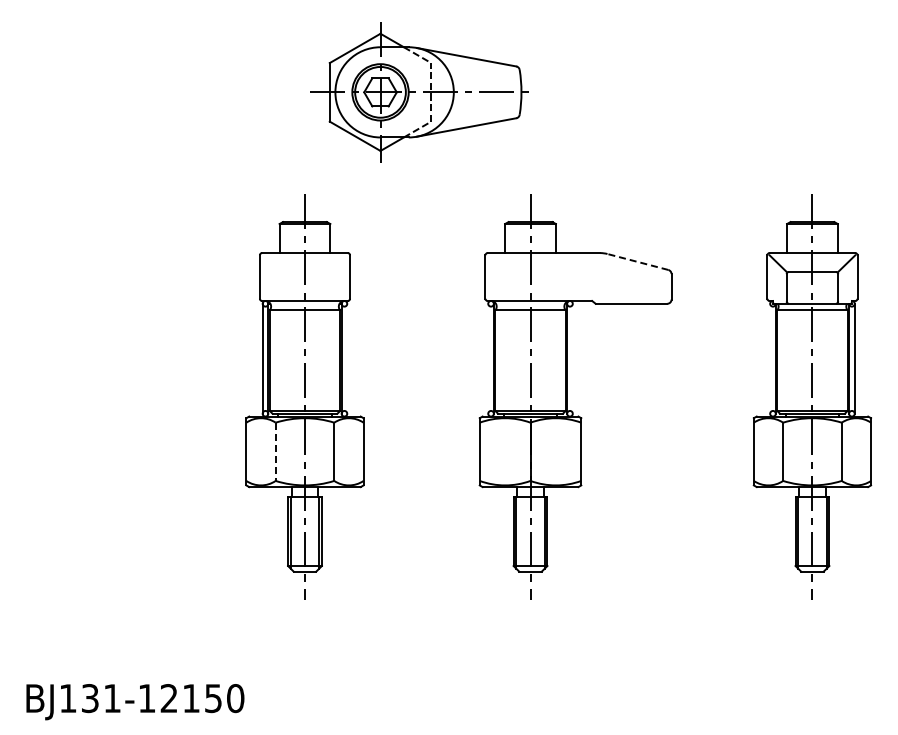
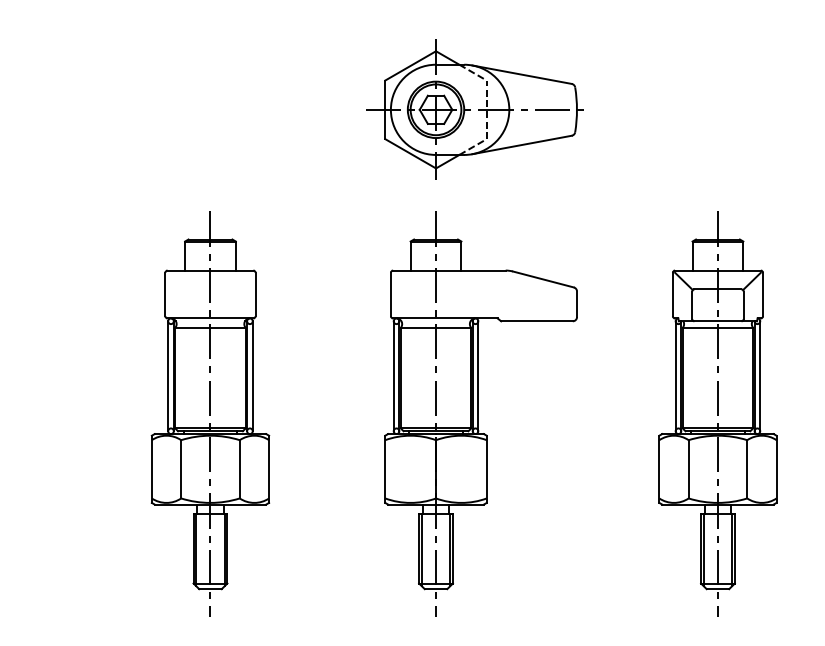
part: (419, 92) -> (475, 109), moved
line: (637, 261) -> (543, 278), dashed -> solid
line: (347, 358) -> (253, 375), added
line: (488, 358) -> (394, 375), added
line: (572, 358) -> (478, 375), added
line: (770, 358) -> (676, 375), added
line: (275, 452) -> (181, 469), dashed -> solid

